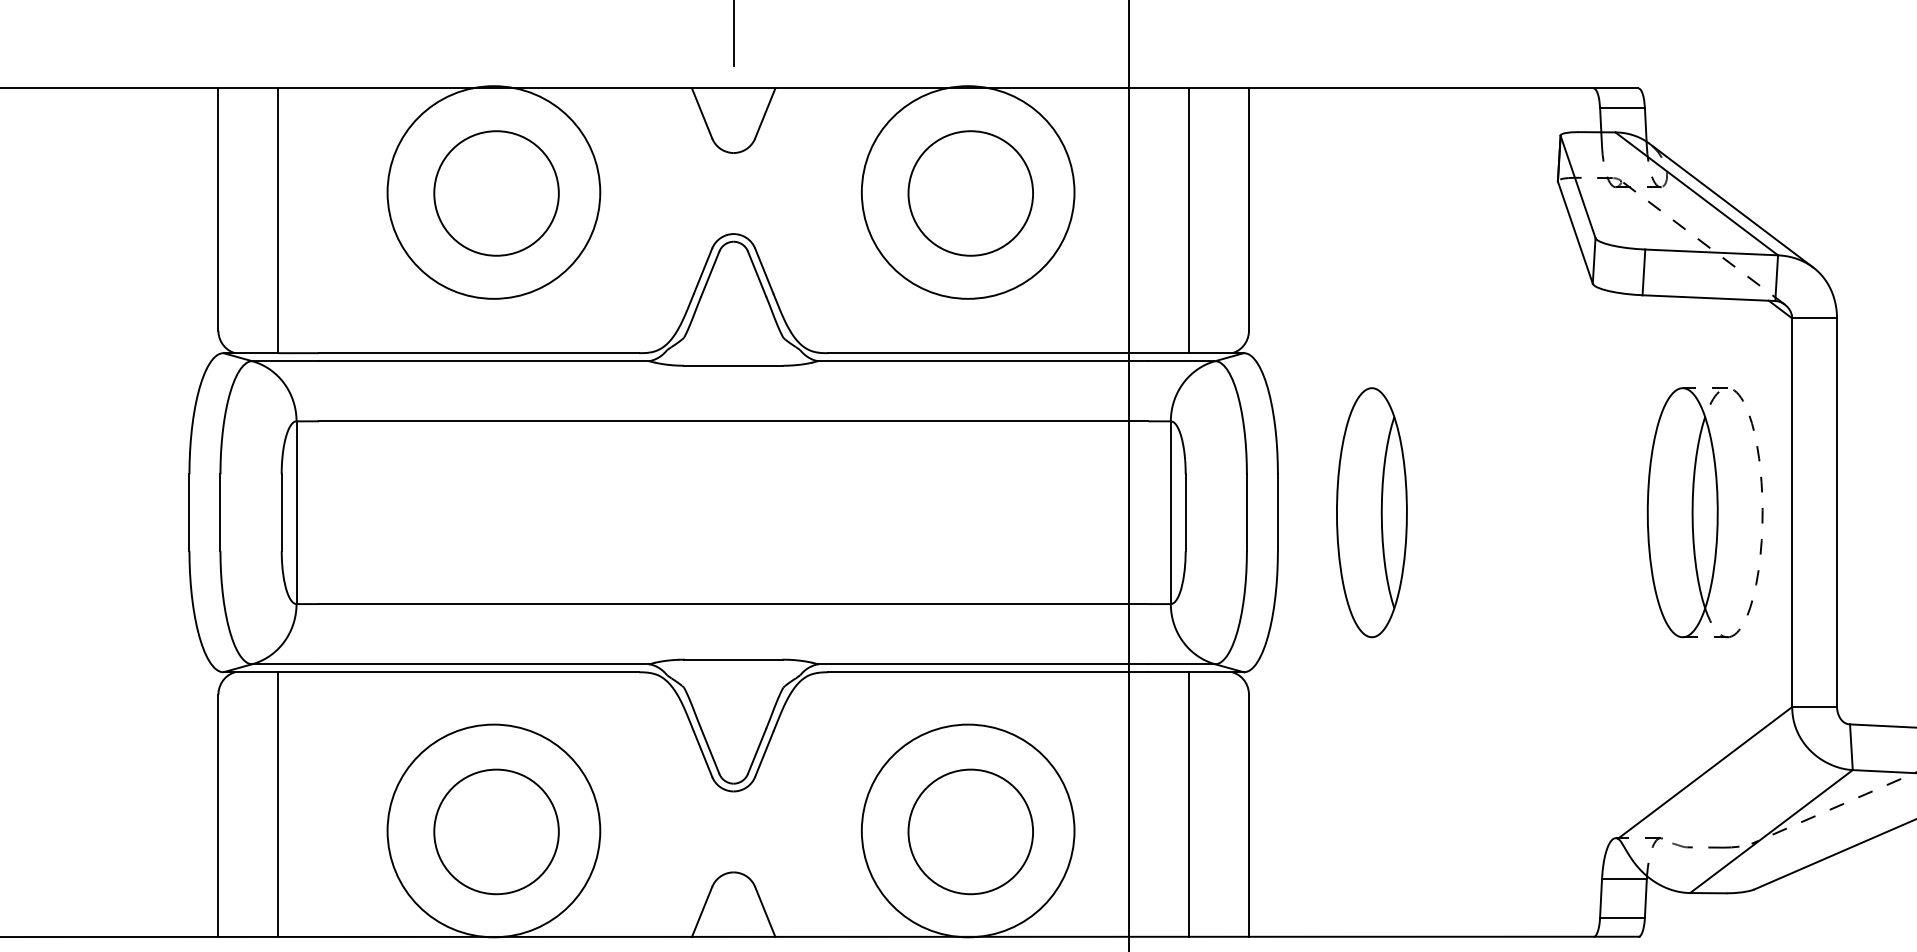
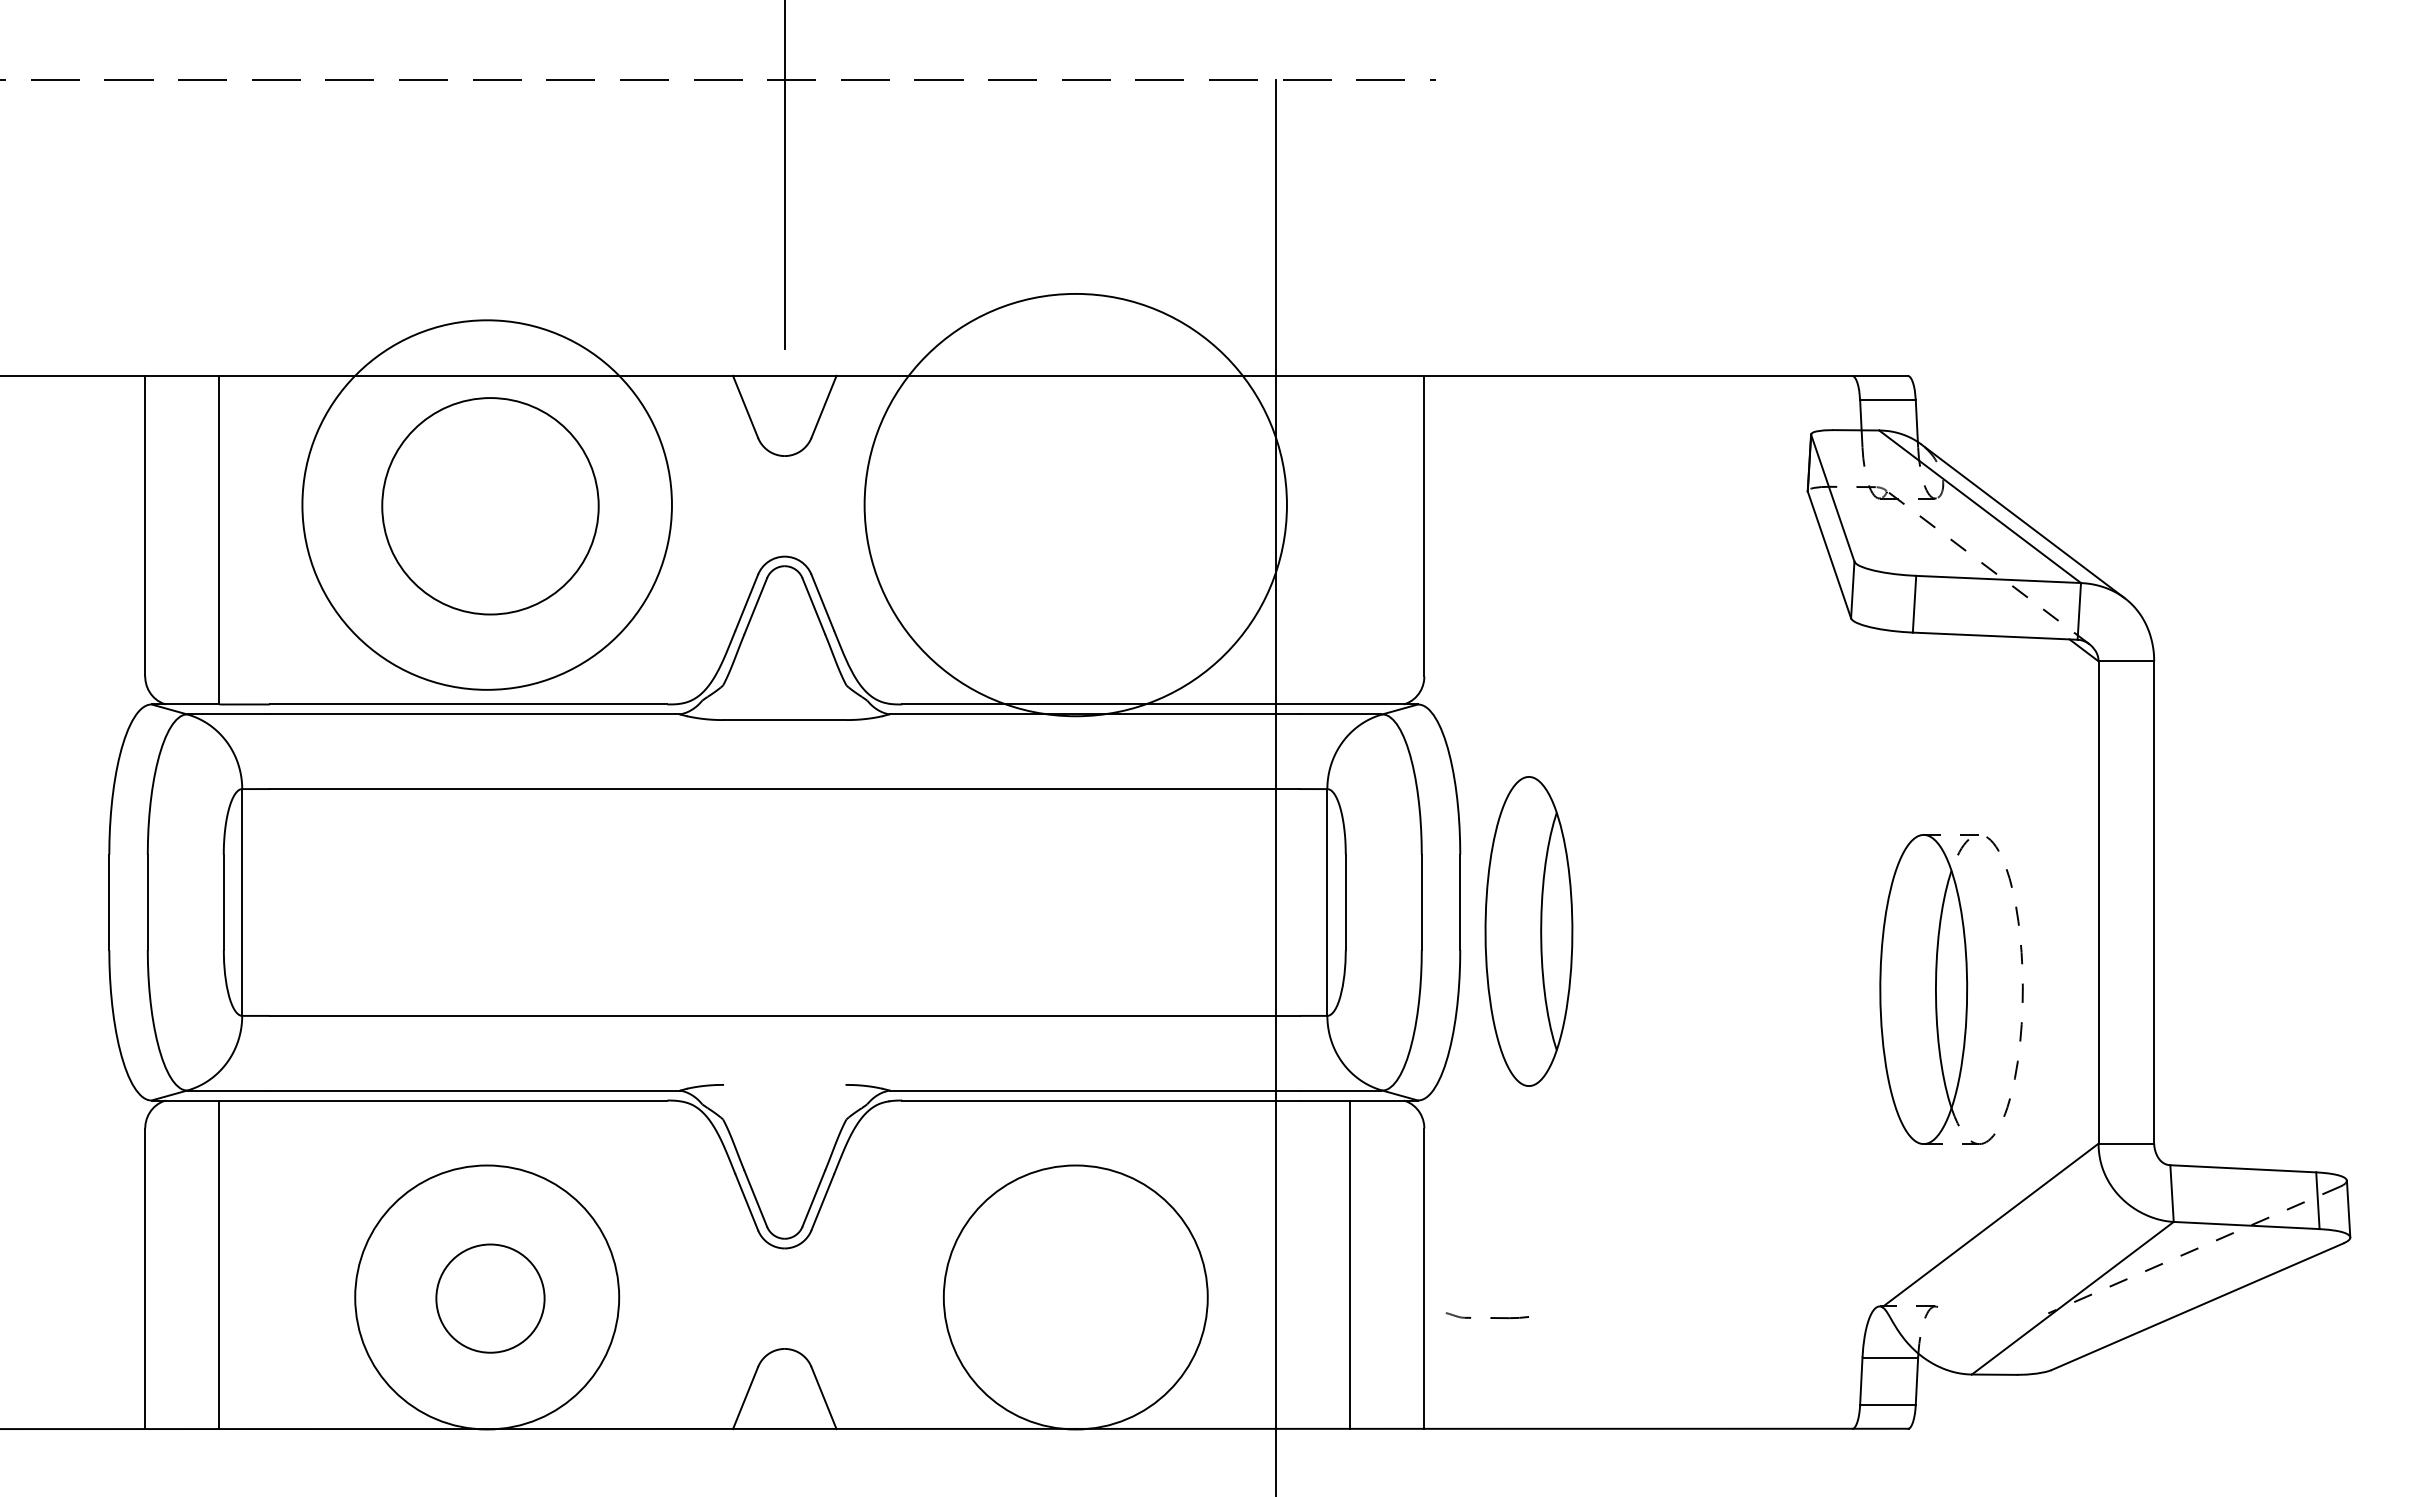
circle: (494, 192) -> (487, 505), size x1.4
circle: (496, 192) -> (490, 505), size x1.4
circle: (967, 192) -> (1075, 505), size x1.6
circle: (970, 193) -> (1078, 506), removed
line: (1189, 220) -> (1350, 539), removed
part: (1371, 512) -> (1528, 931), moved
part: (1705, 512) -> (1951, 989), moved
line: (733, 659) -> (784, 1084), removed
circle: (496, 831) -> (490, 1298), size x0.7
circle: (970, 831) -> (1078, 1298), removed
part: (1705, 845) -> (1486, 1315), moved

